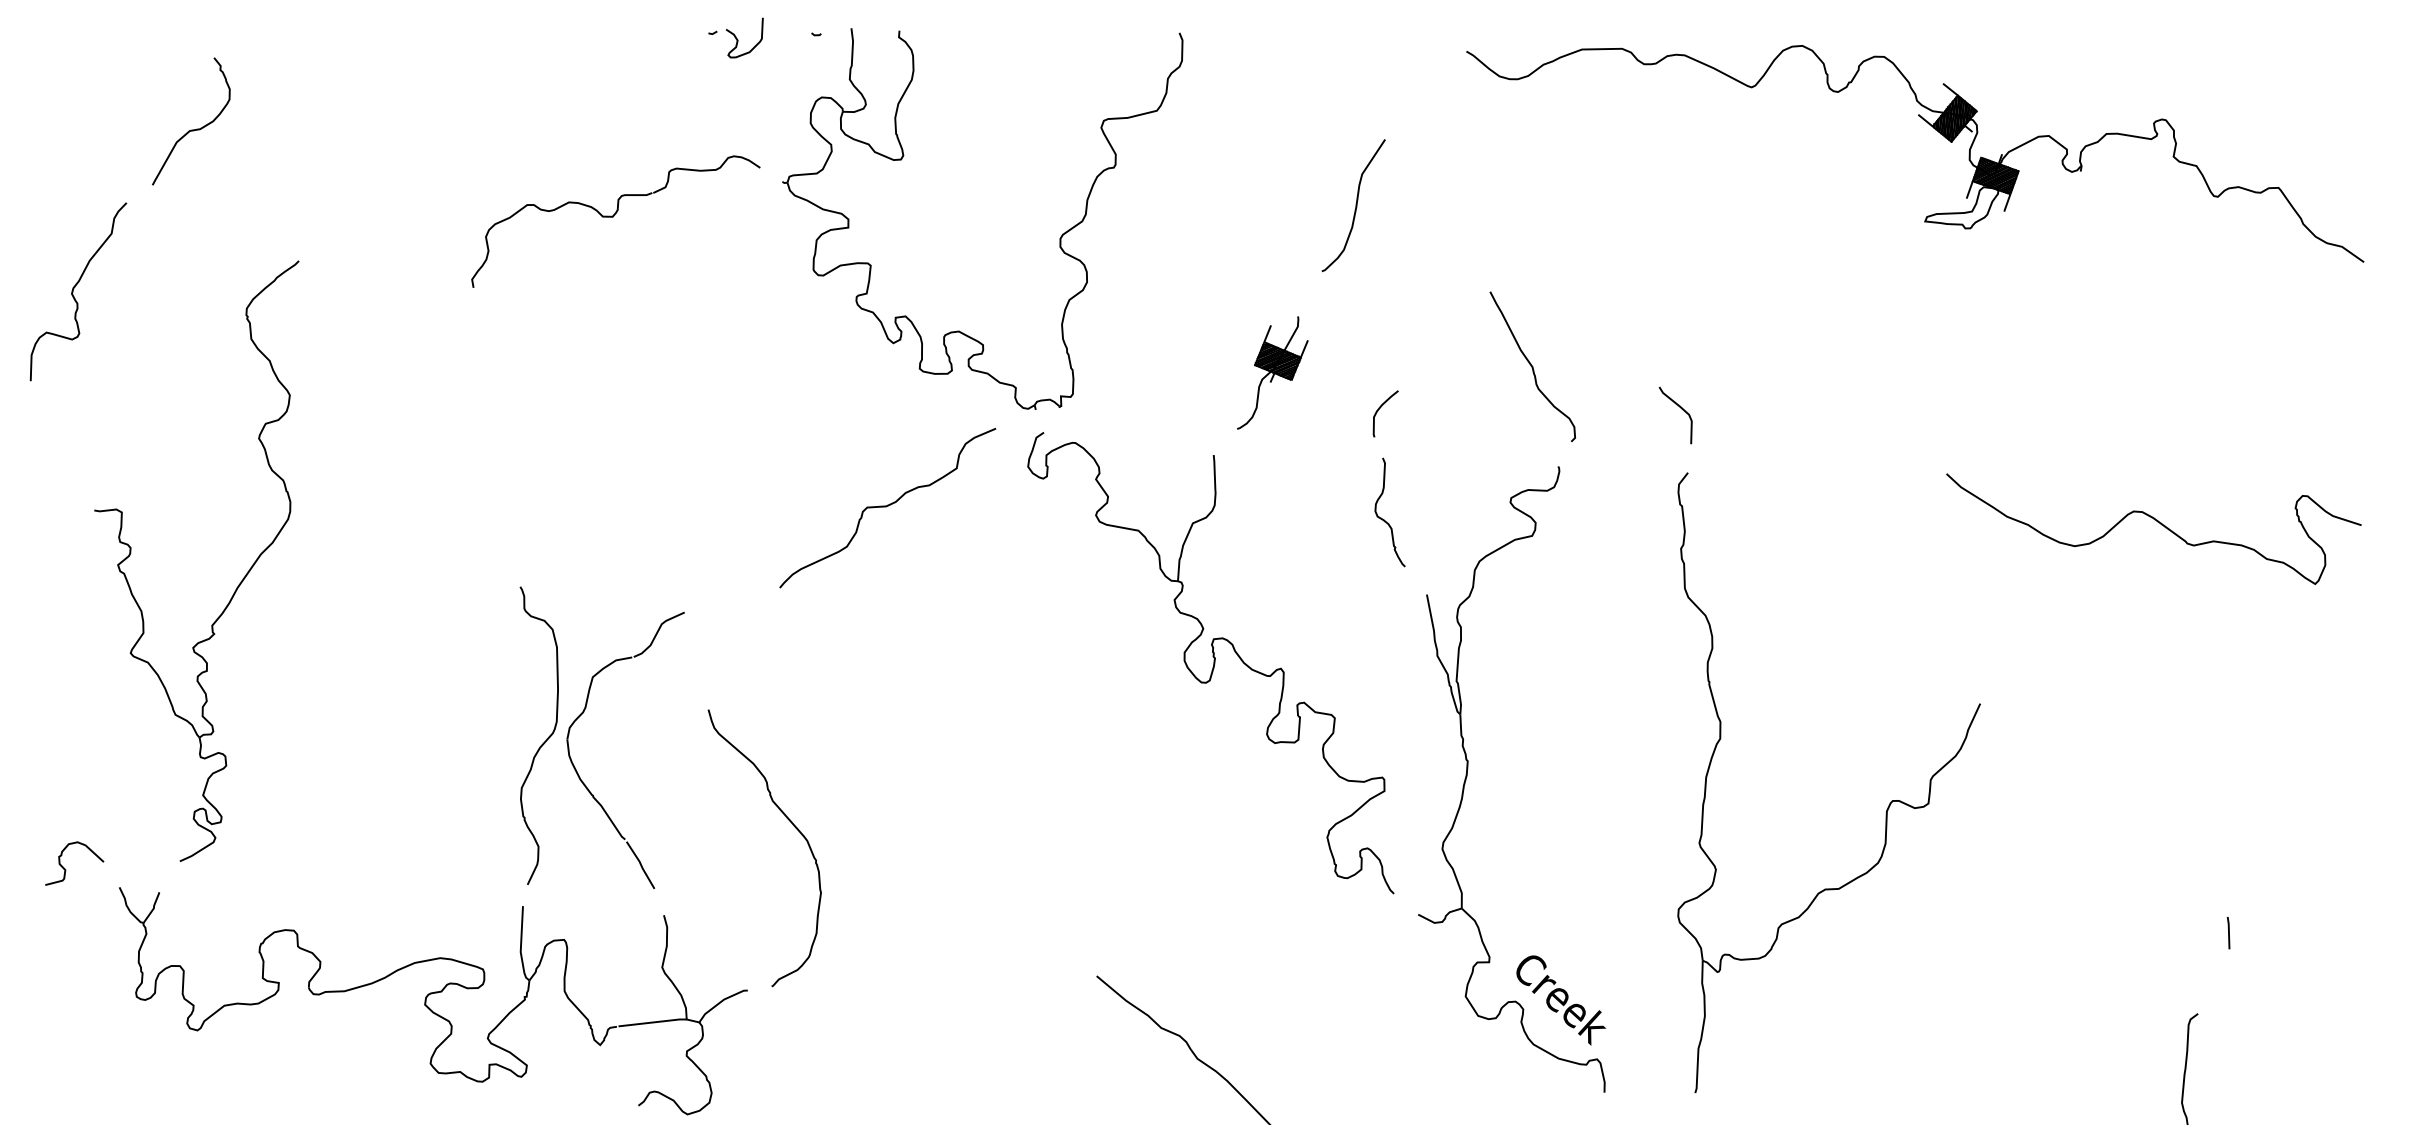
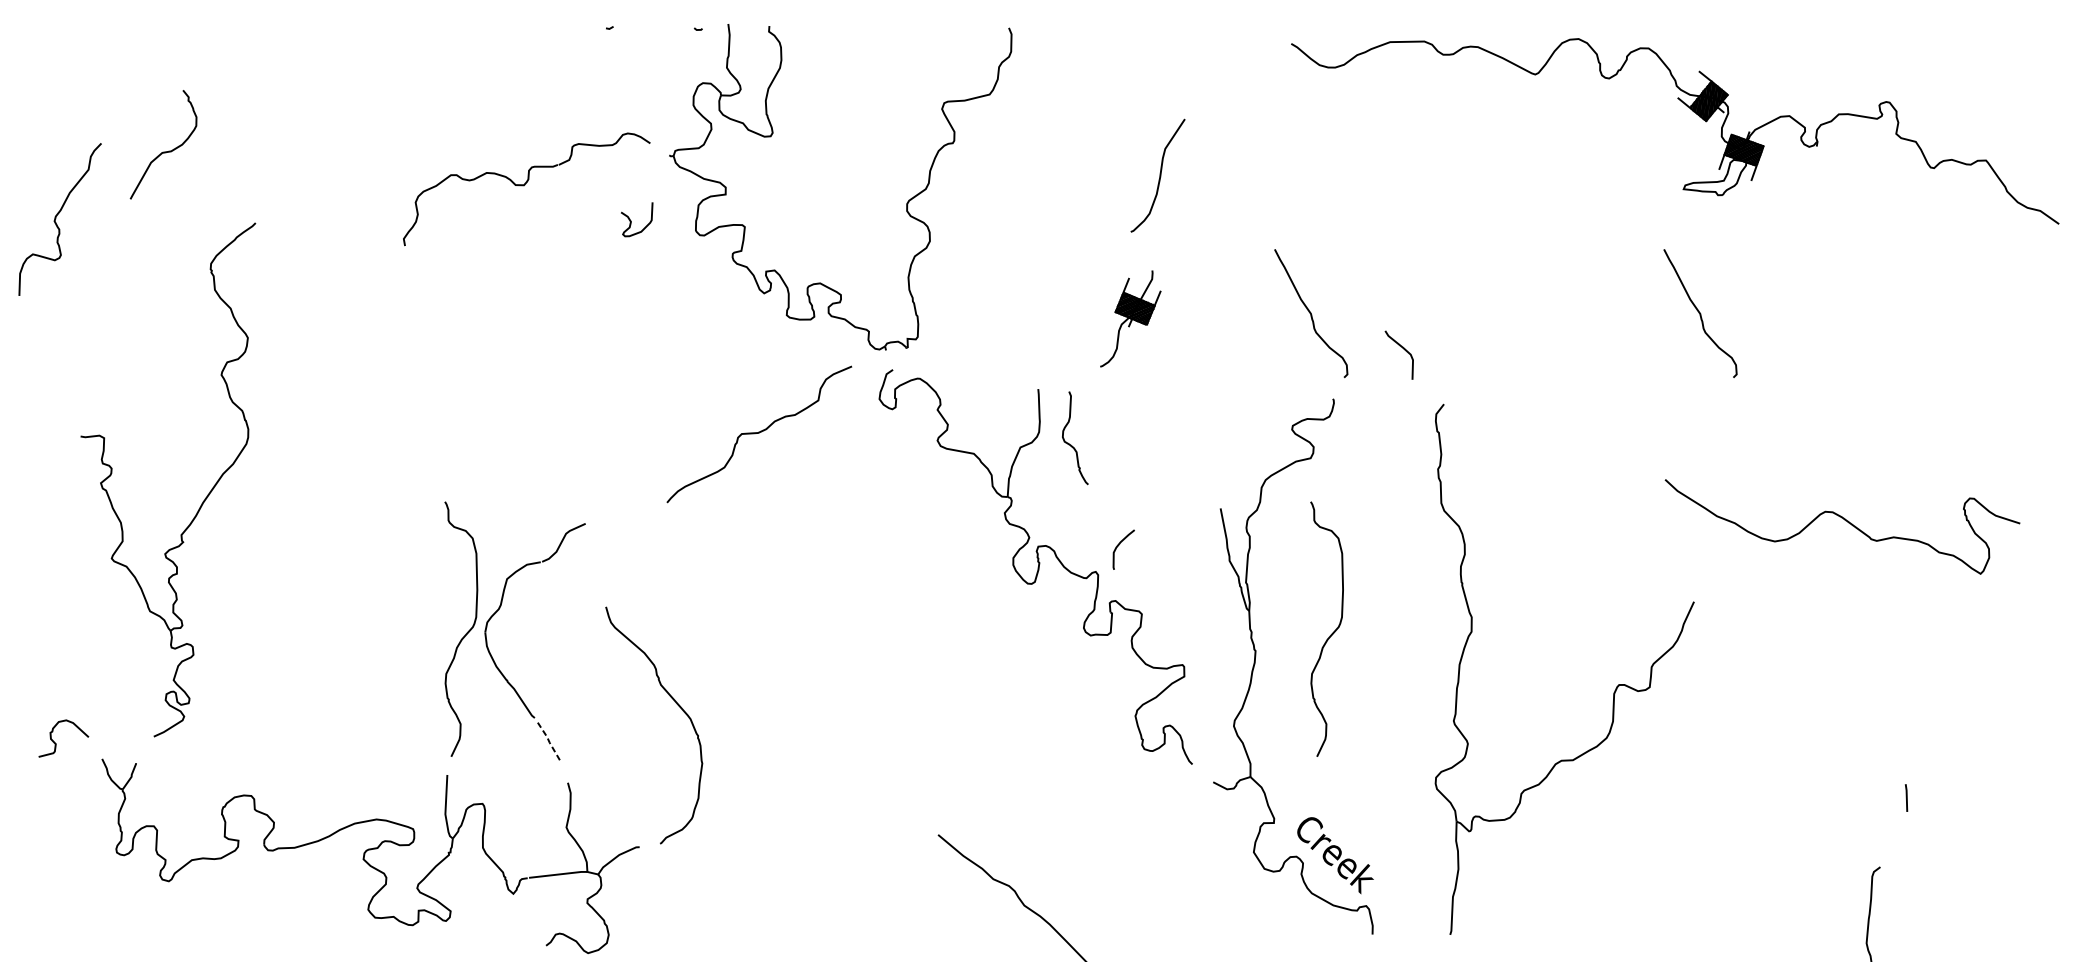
curve: (738, 39) -> (631, 220), moved
curve: (191, 129) -> (163, 151), moved
part: (1935, 130) -> (1692, 111), moved
curve: (75, 287) -> (57, 215), moved
curve: (1987, 366) -> (1700, 313), added
part: (1272, 372) -> (1130, 318), moved
curve: (1380, 408) -> (1119, 545), moved
curve: (1681, 409) -> (1404, 350), moved
curve: (1384, 519) -> (1070, 444), moved
curve: (2157, 522) -> (1845, 521), moved
curve: (1556, 741) -> (1331, 634), added
line: (641, 865) -> (548, 740), solid -> dashed

